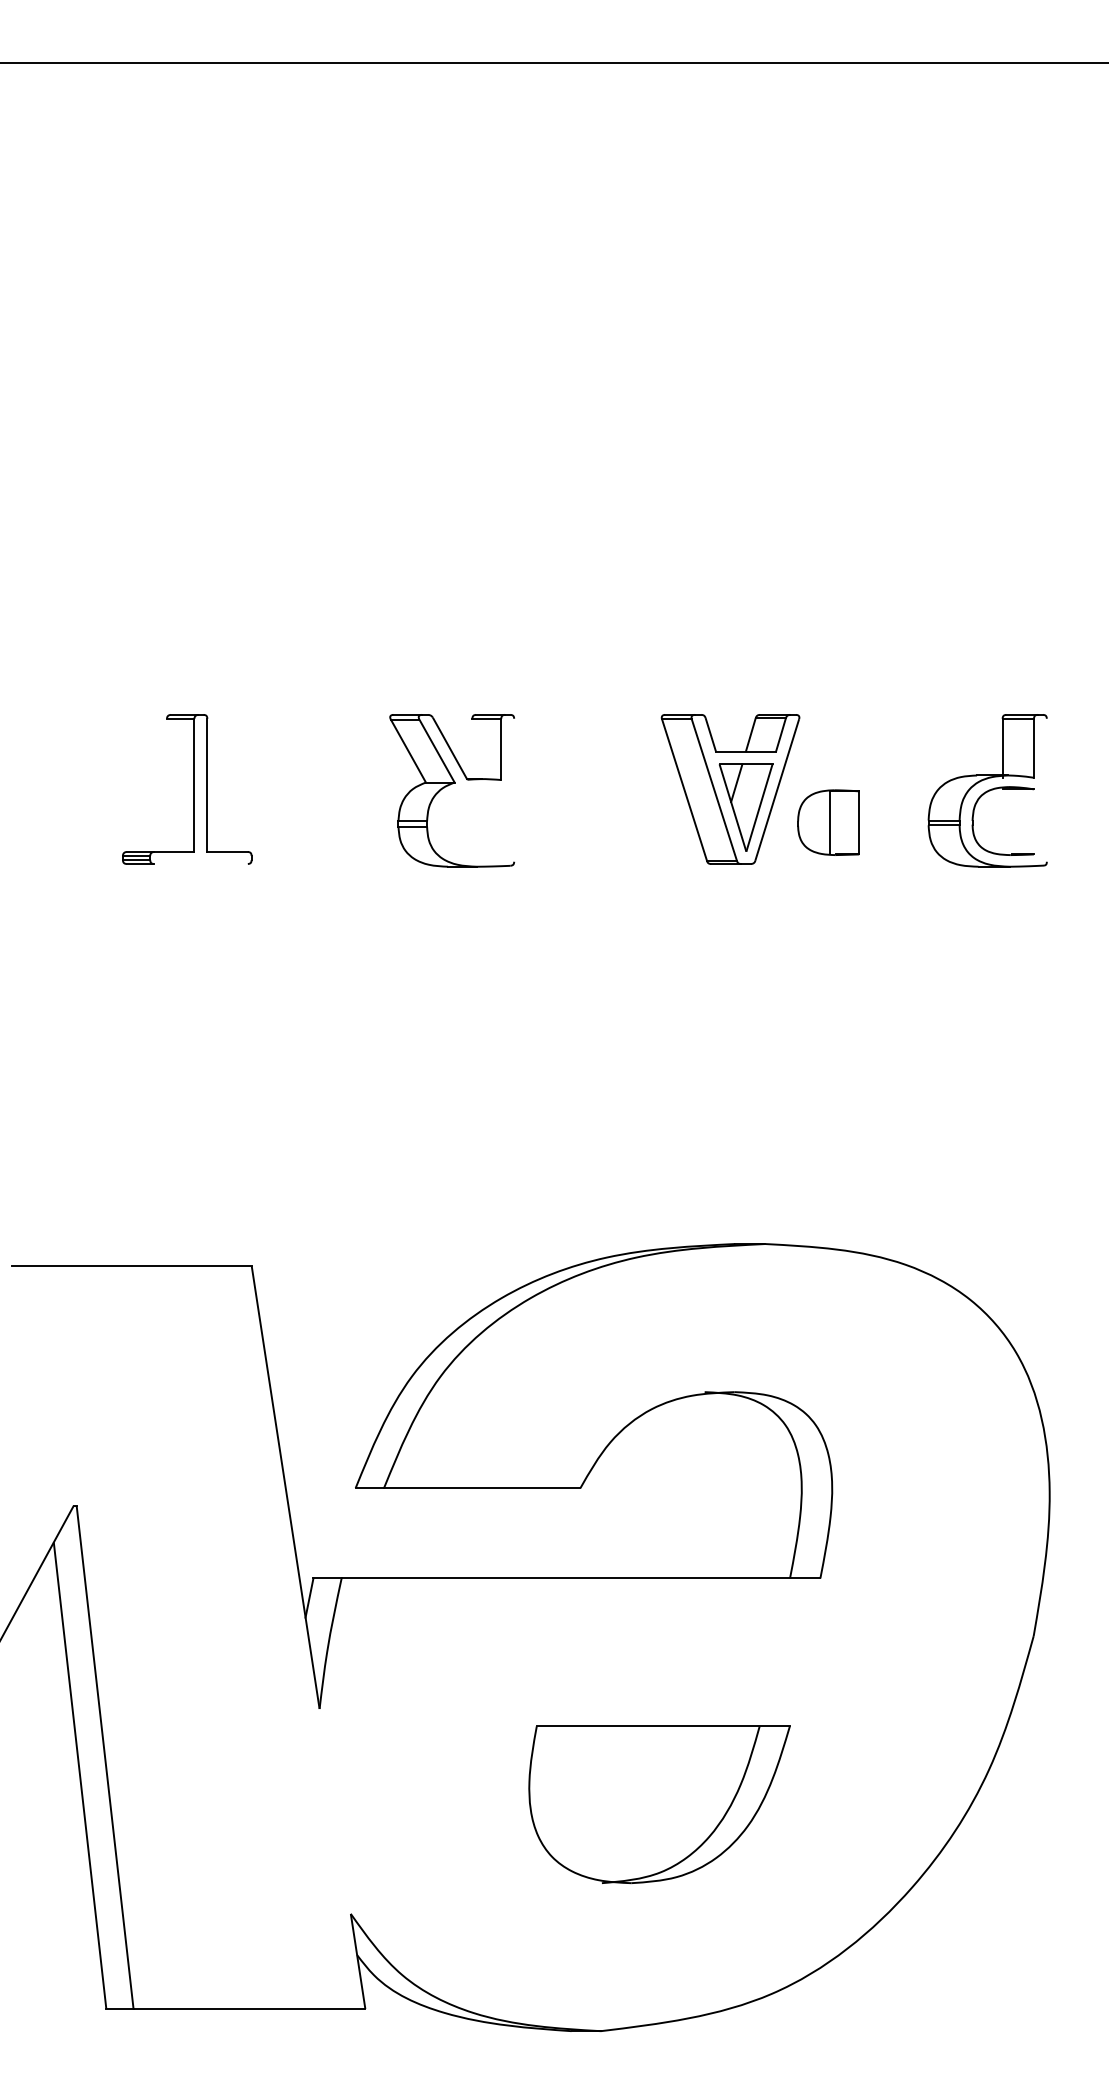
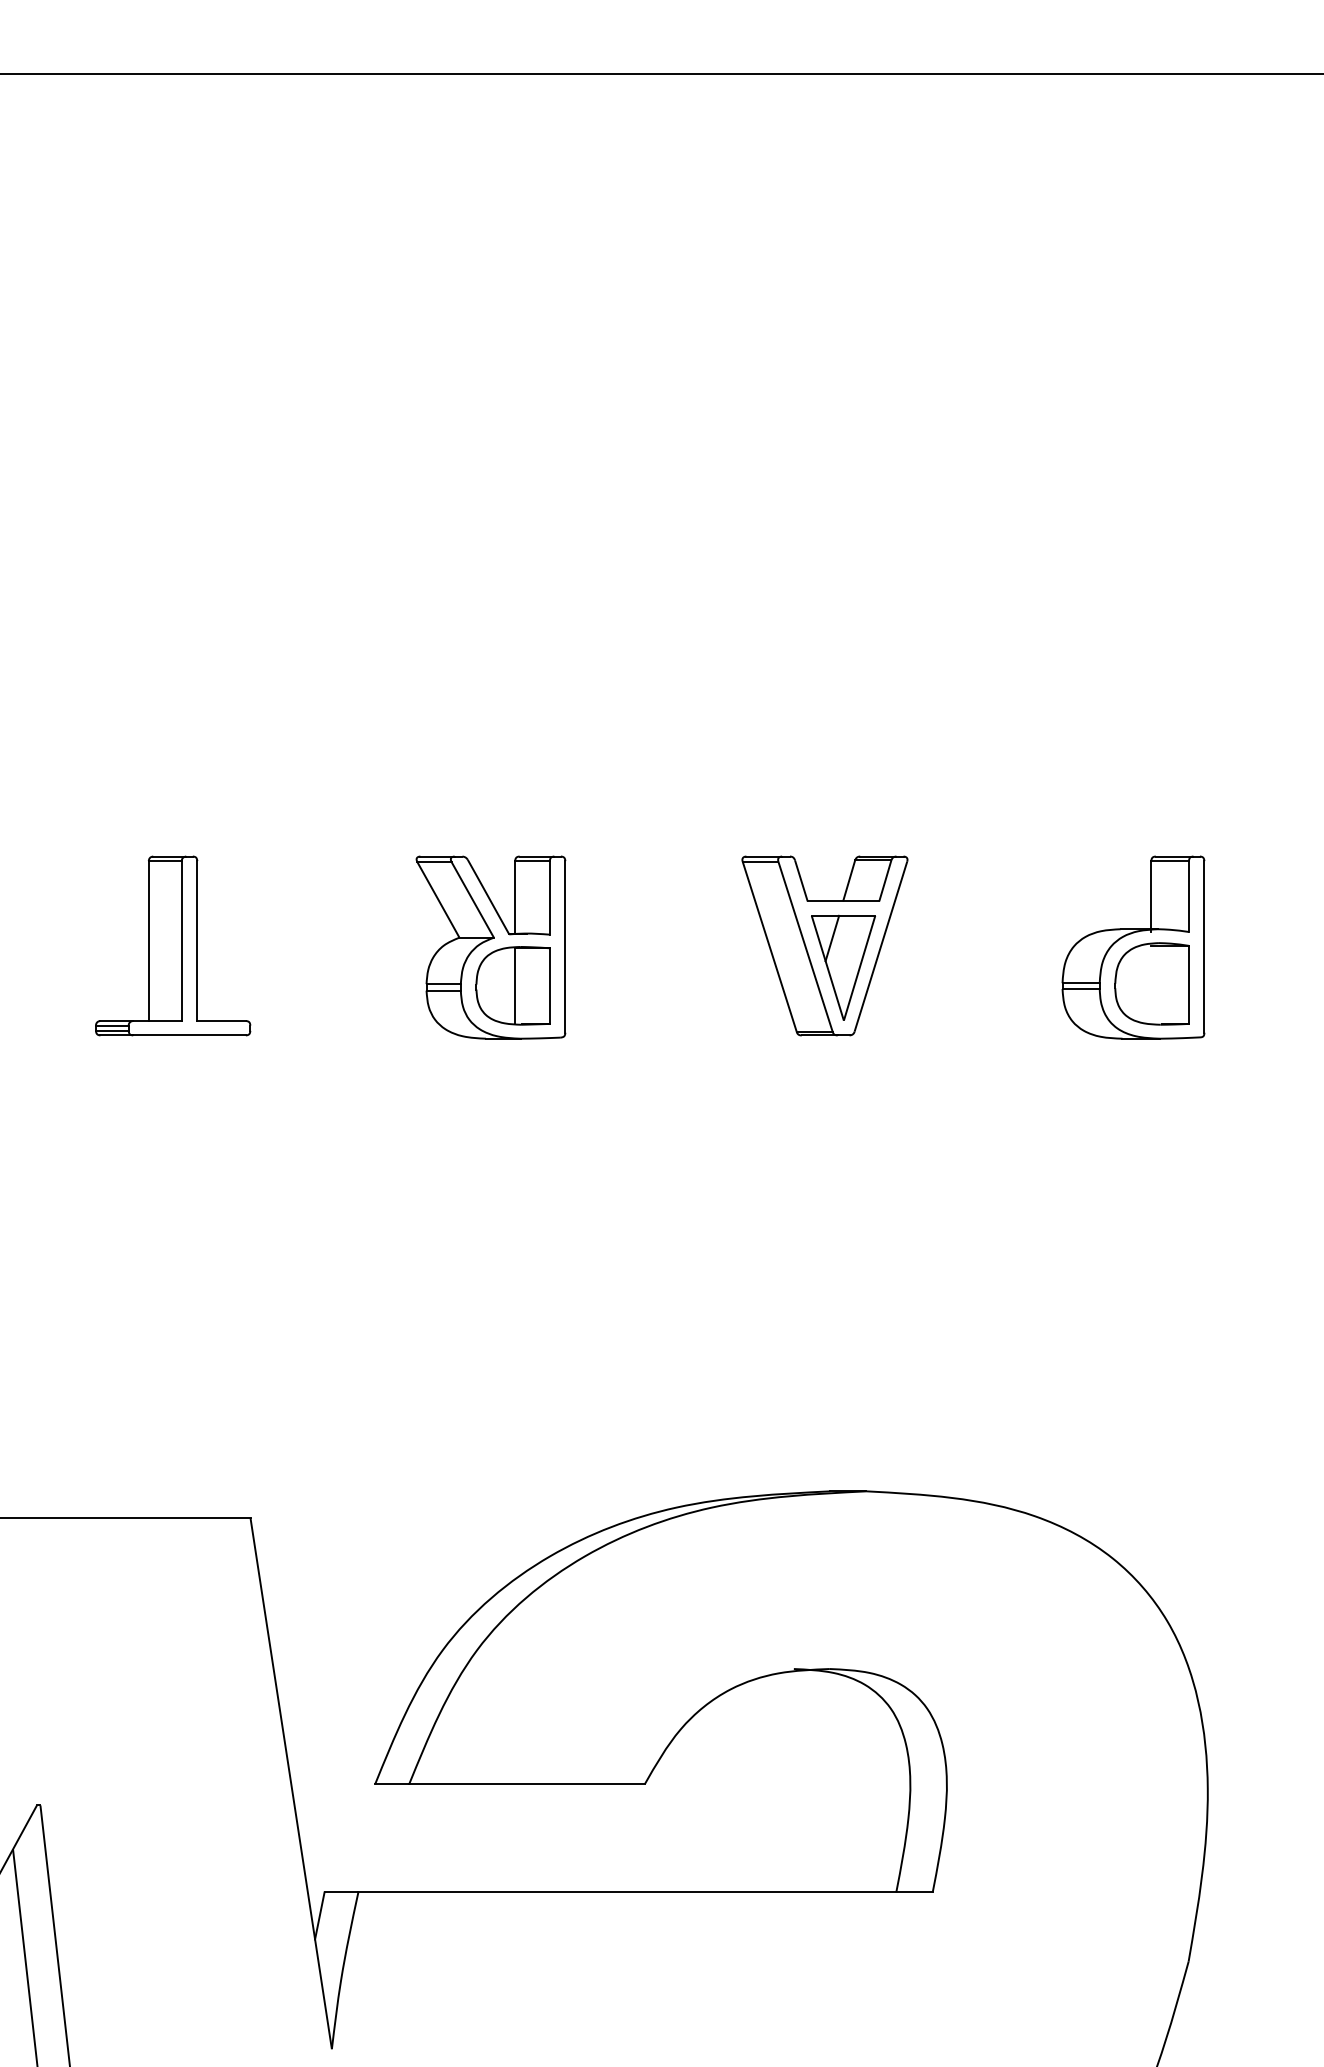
line: (472, 748) -> (515, 896), added
line: (166, 784) -> (148, 940), added
line: (514, 789) -> (565, 946), added
line: (1046, 789) -> (1203, 946), added
line: (1033, 821) -> (1188, 984), added
part: (828, 822) -> (512, 985), moved
line: (200, 864) -> (189, 1036), added

